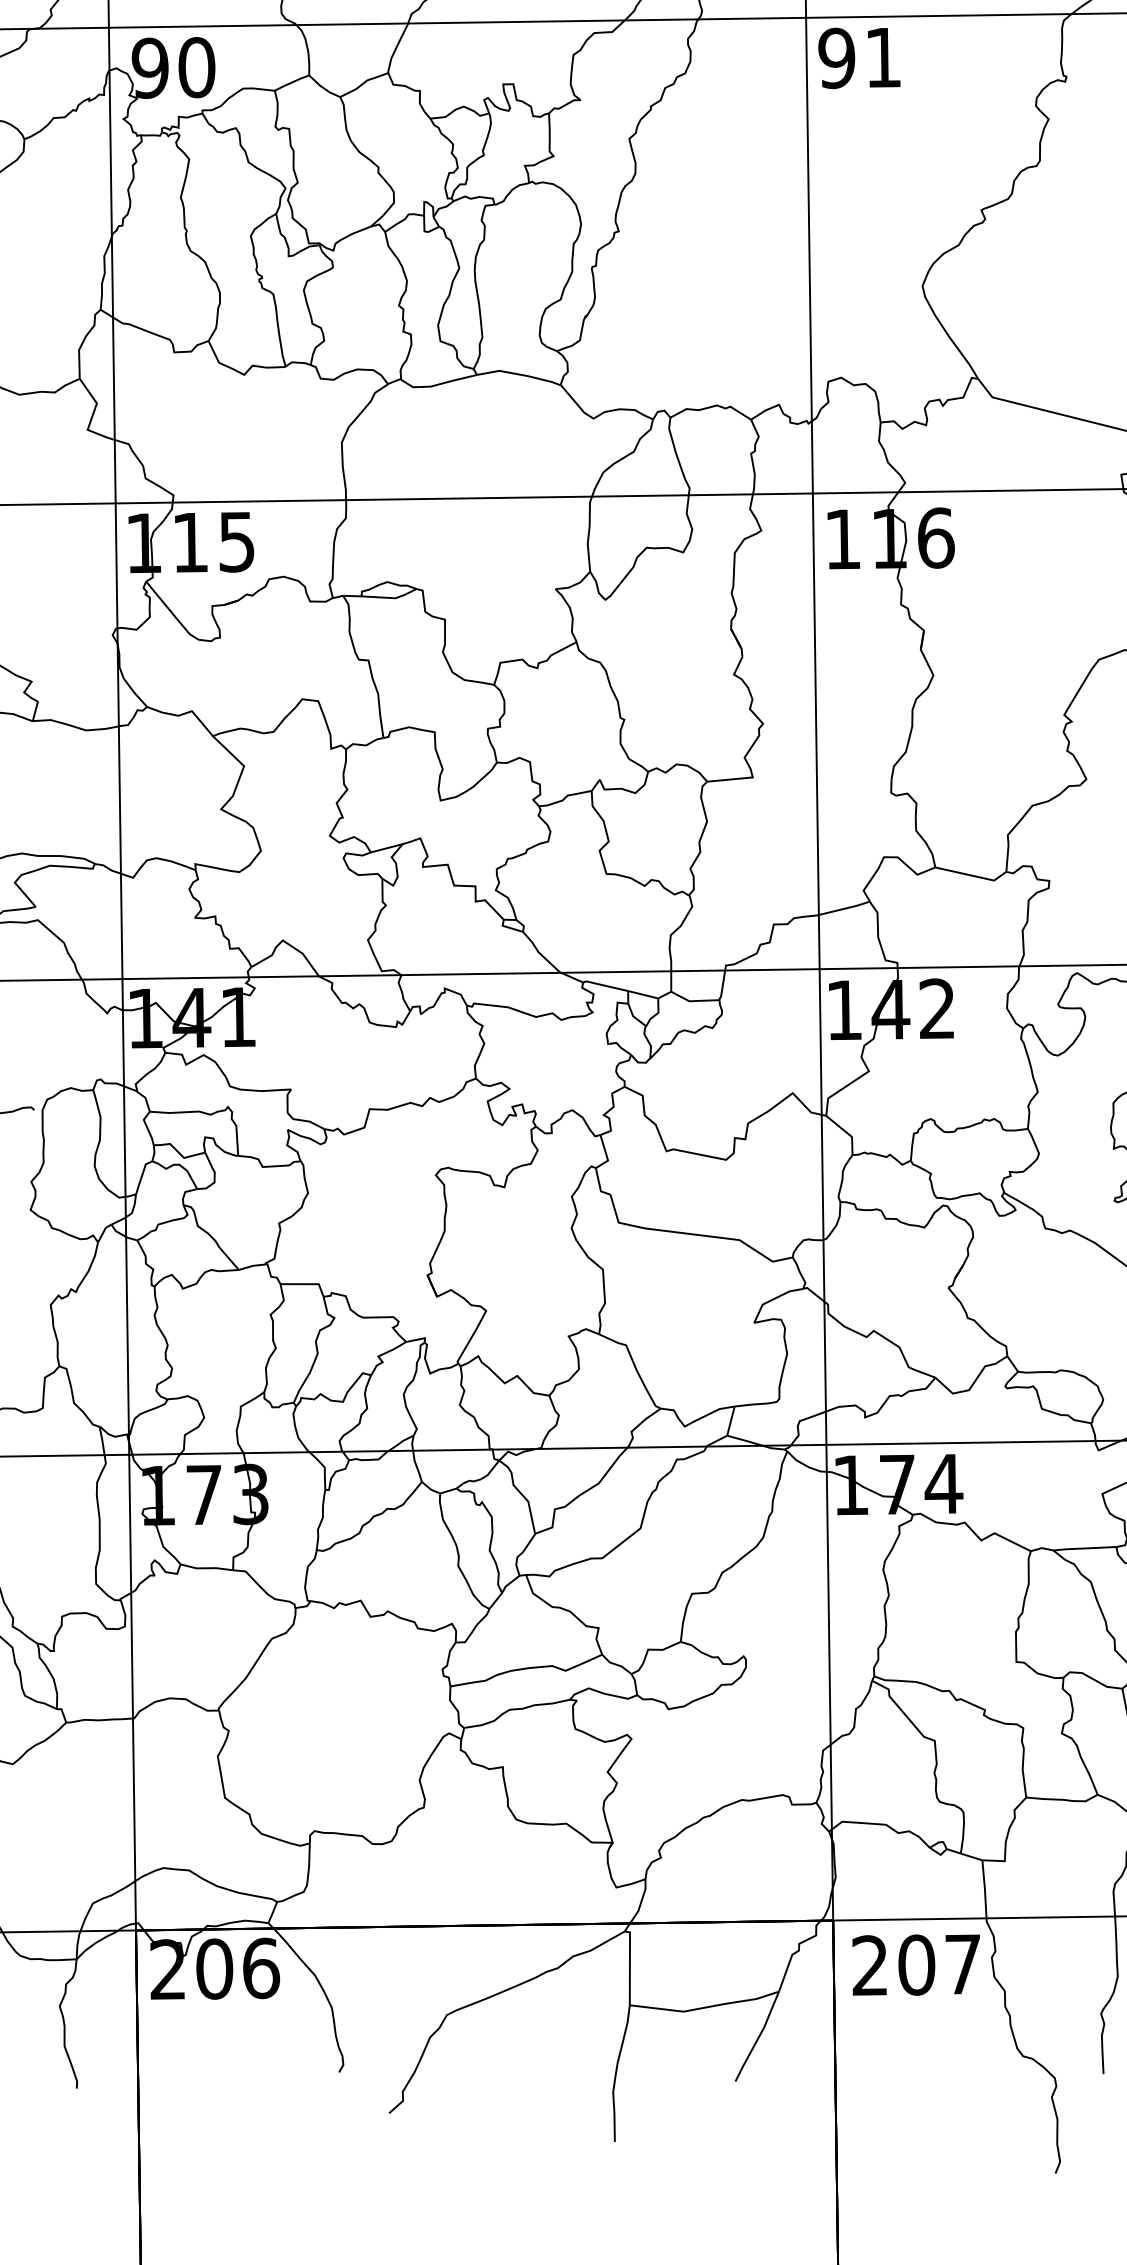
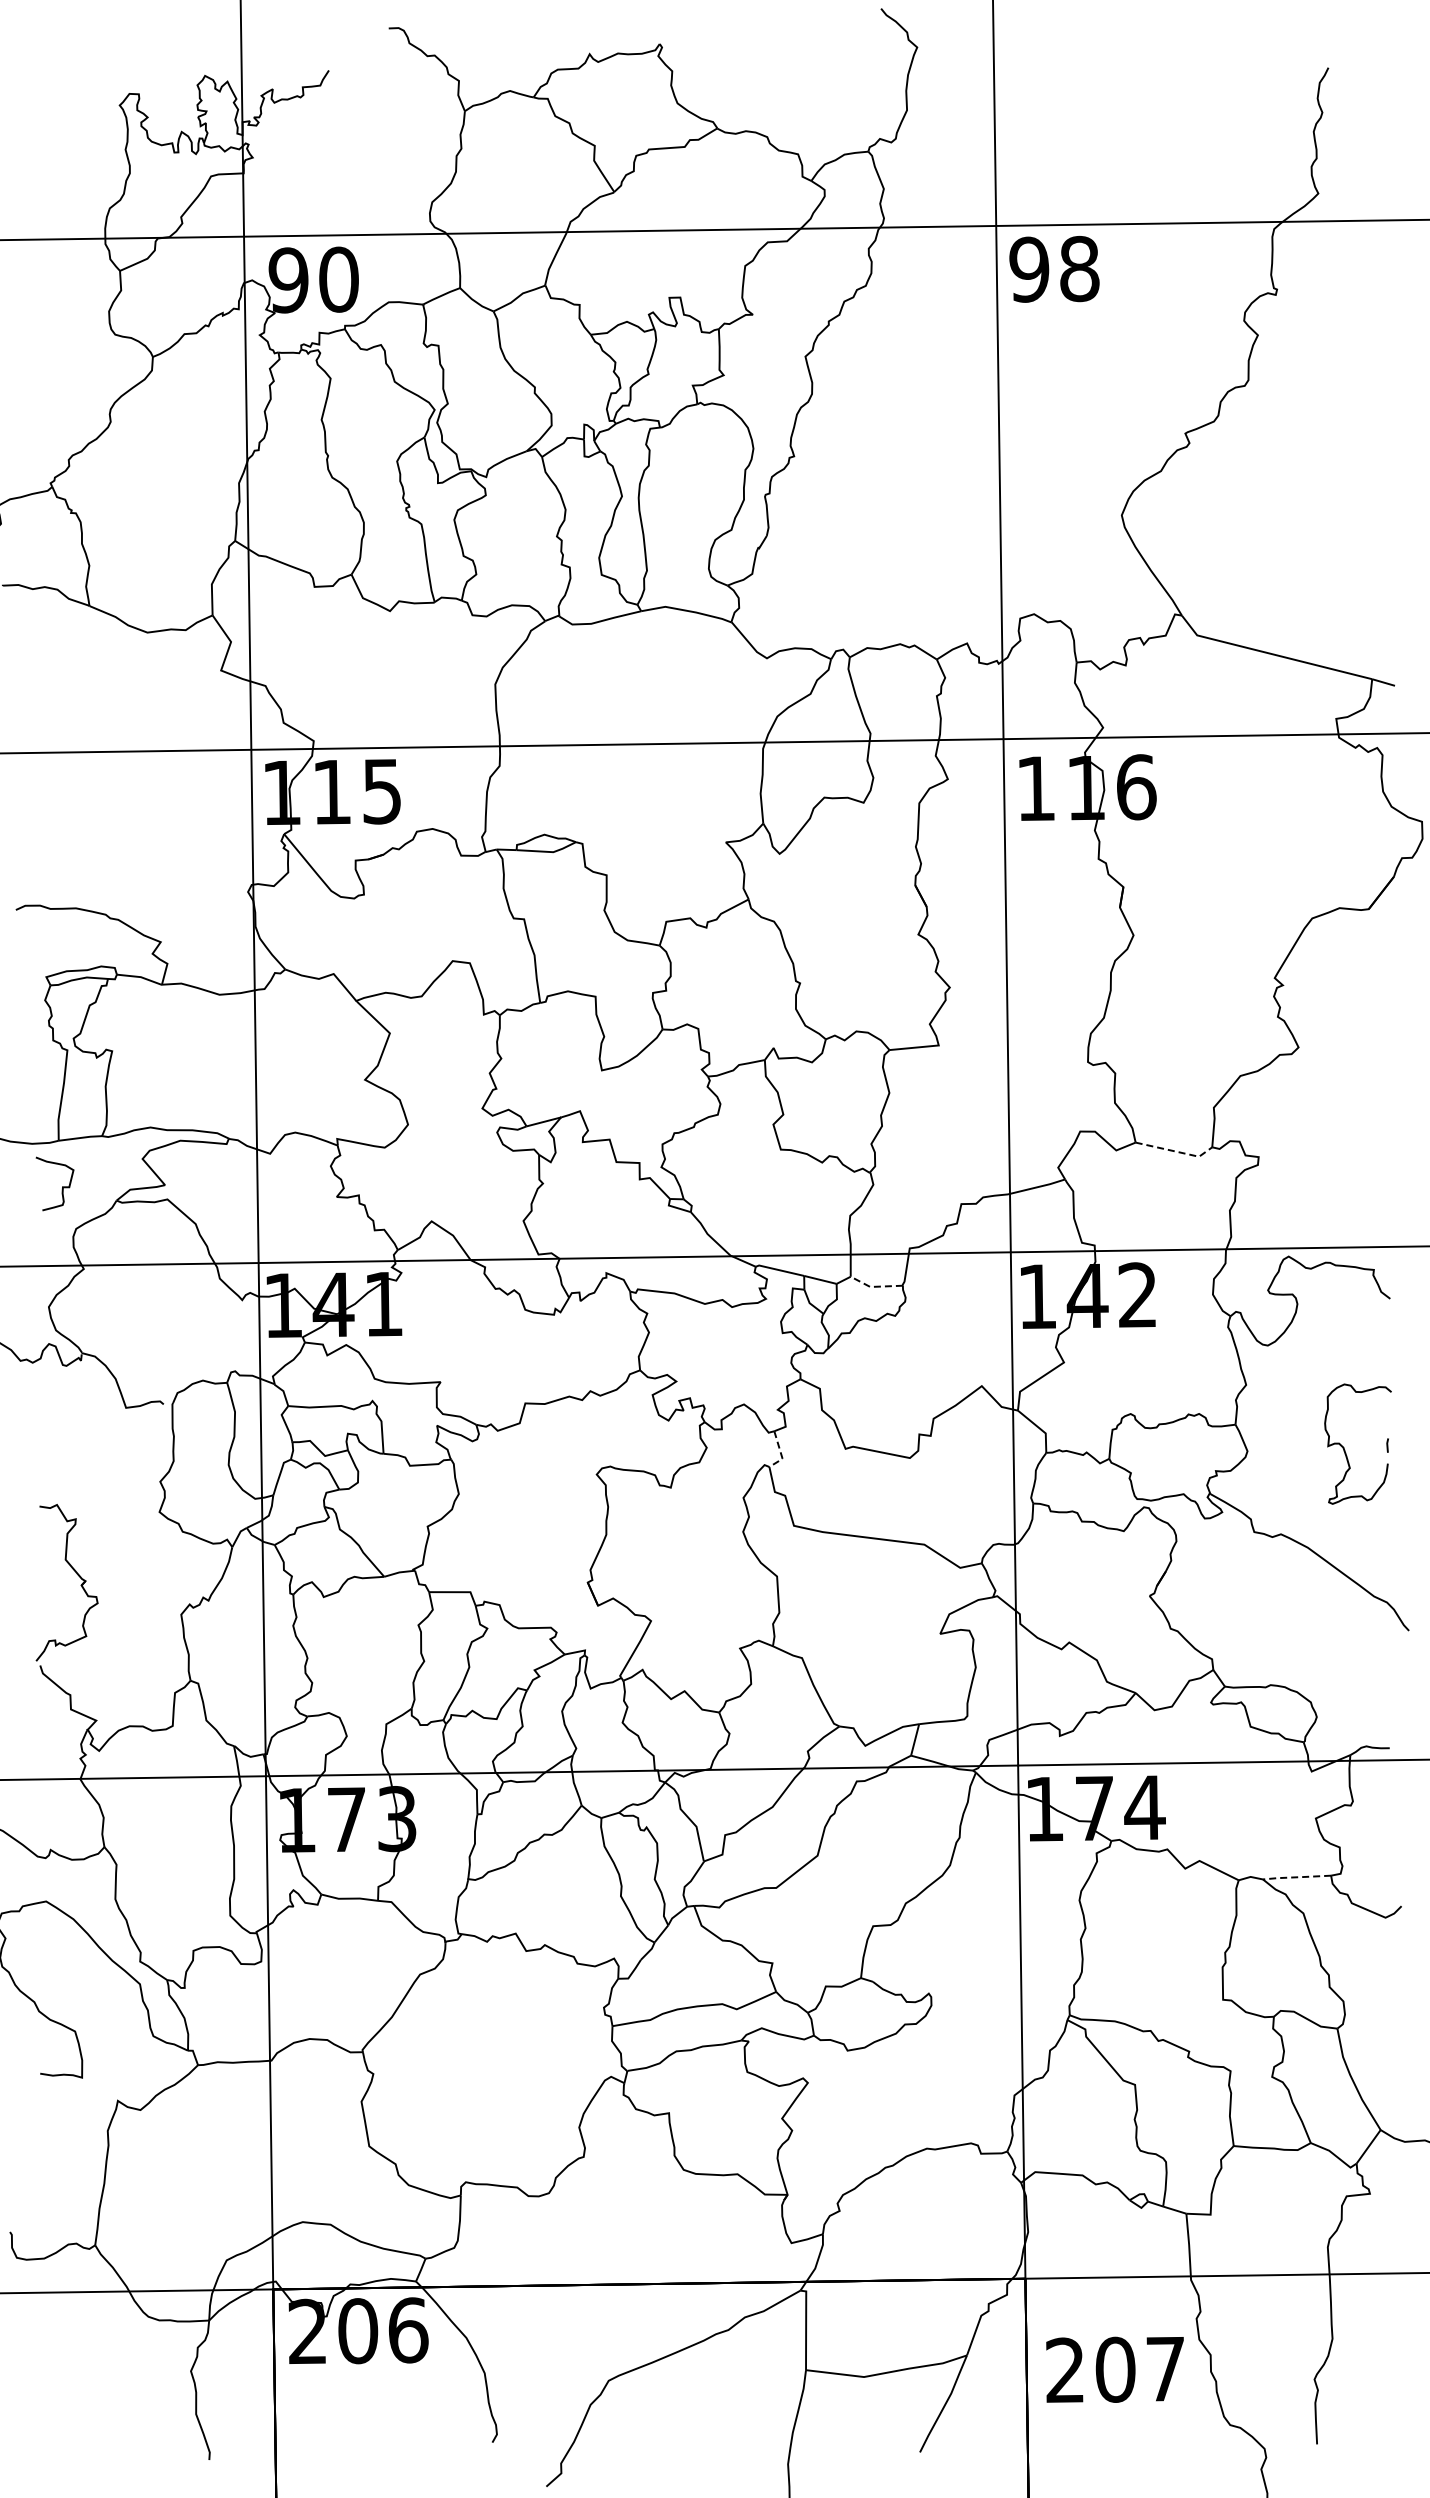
text: (883, 57) -> (1079, 268), 91 -> 98
line: (973, 875) -> (1176, 1151), solid -> dashed
line: (693, 1000) -> (874, 1286), solid -> dashed
line: (606, 1155) -> (780, 1453), solid -> dashed
line: (1085, 1548) -> (1297, 1877), solid -> dashed
text: (915, 1964) -> (1114, 2369), moved

